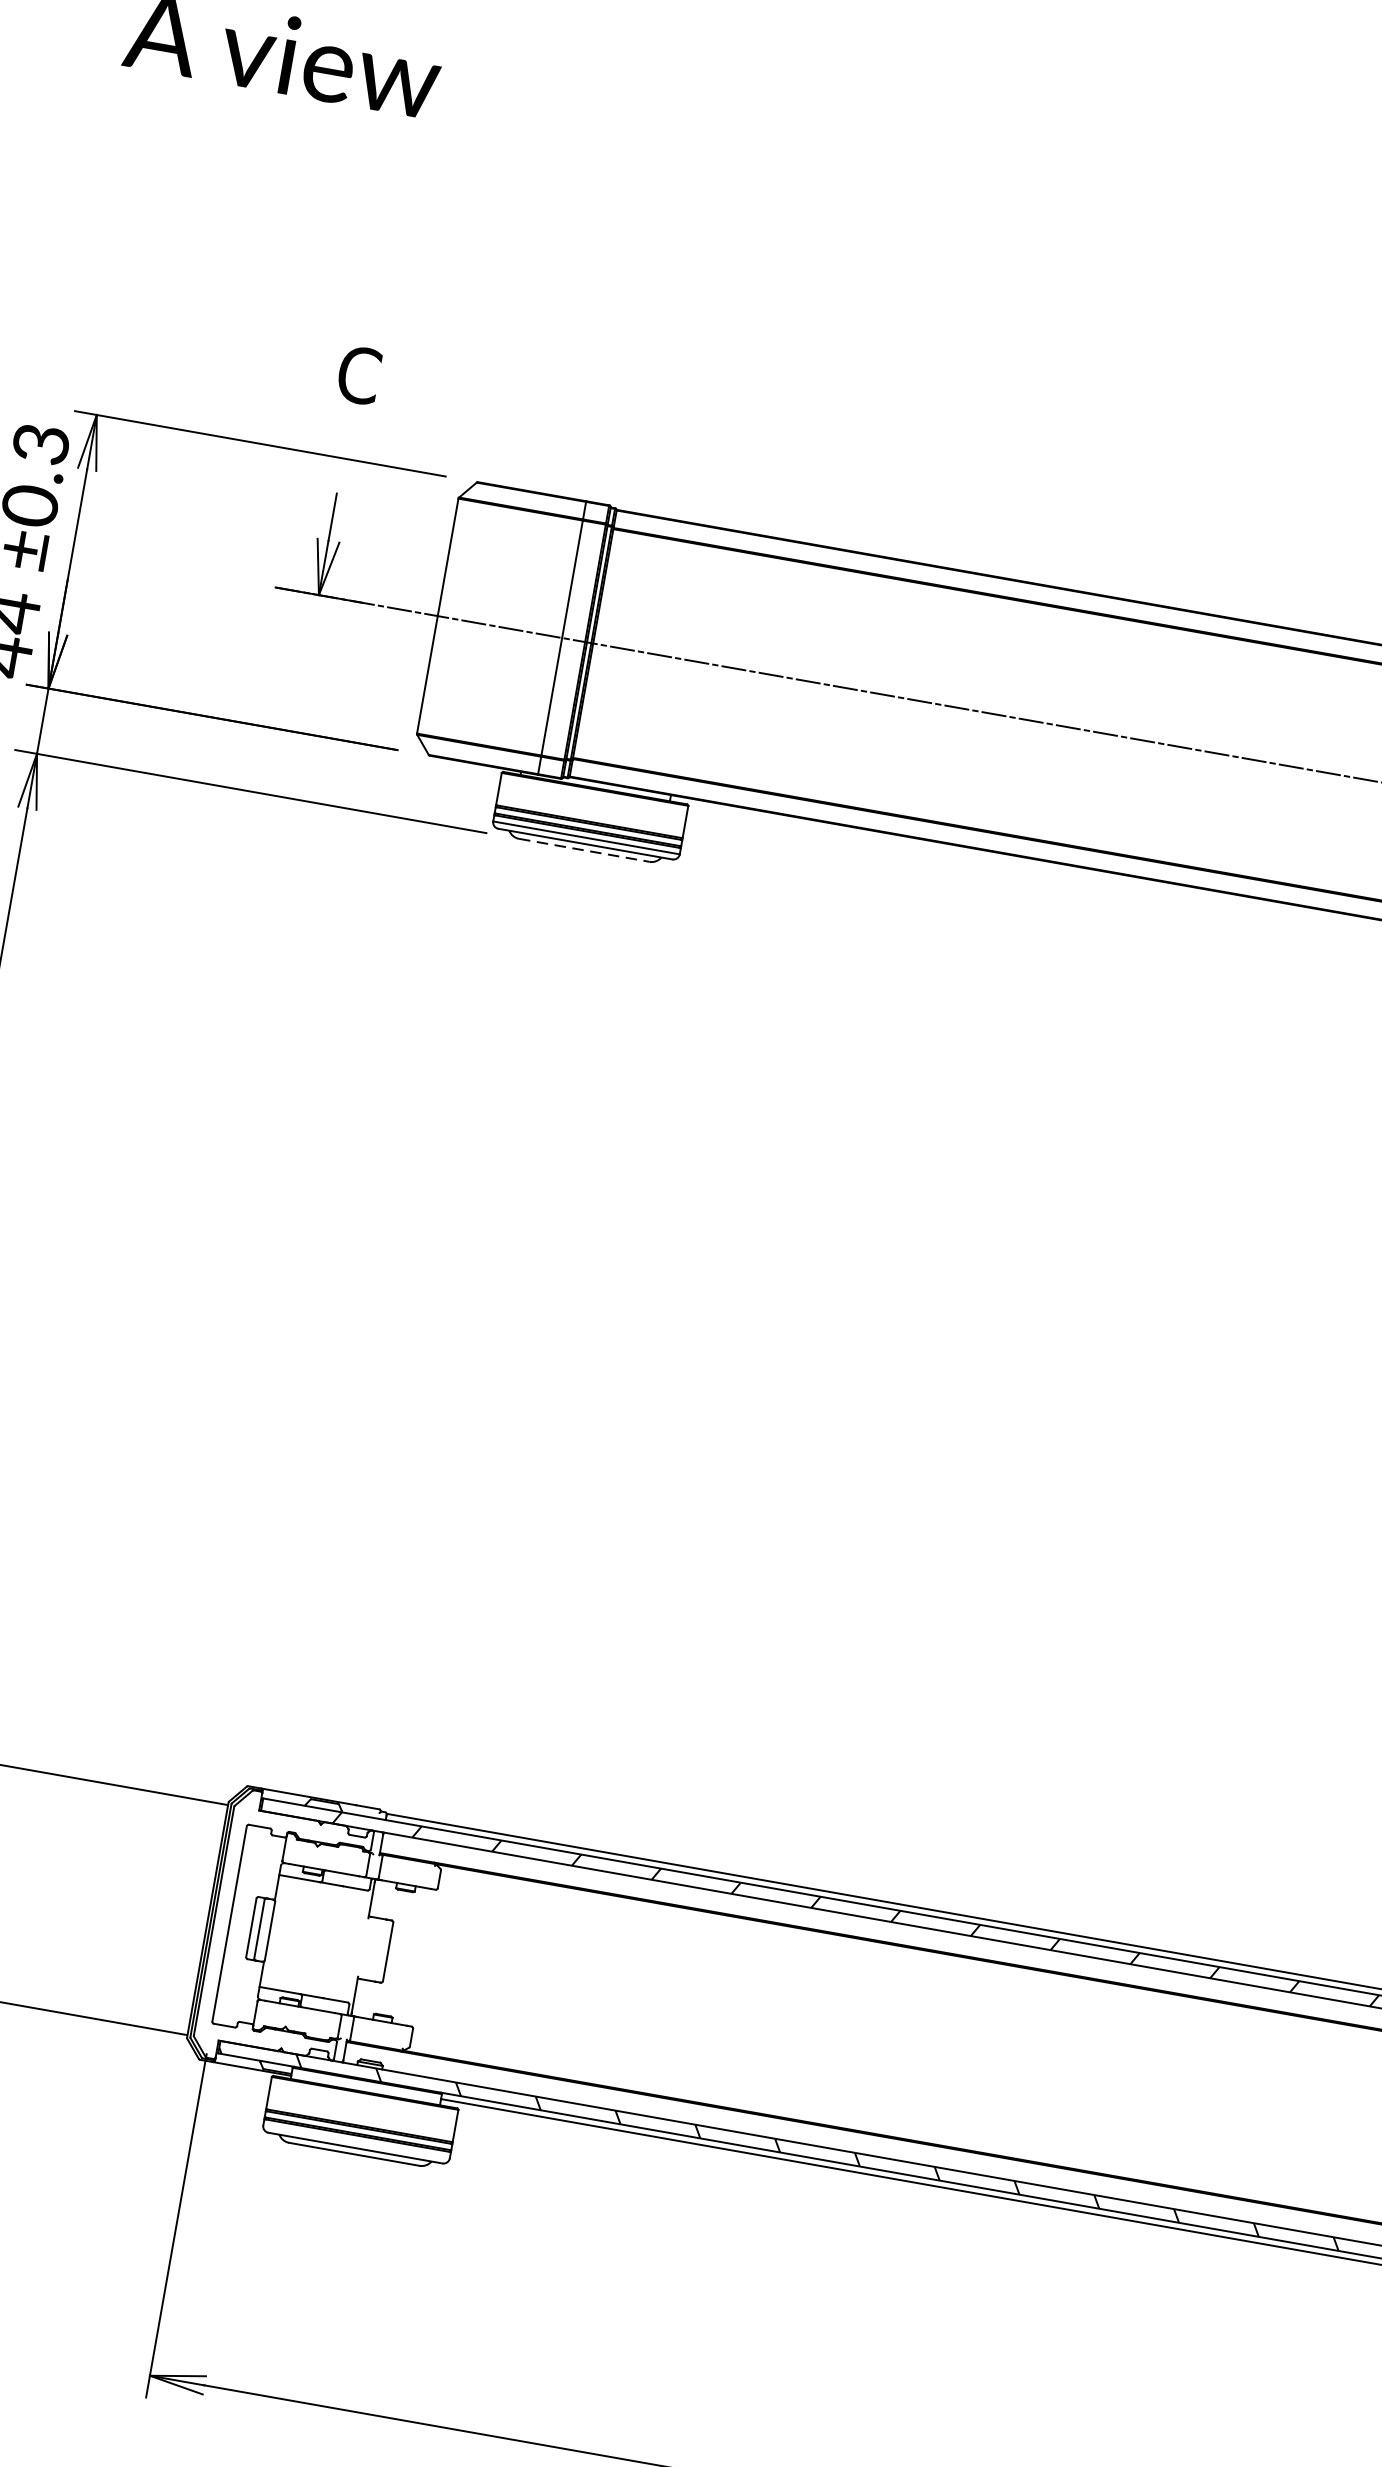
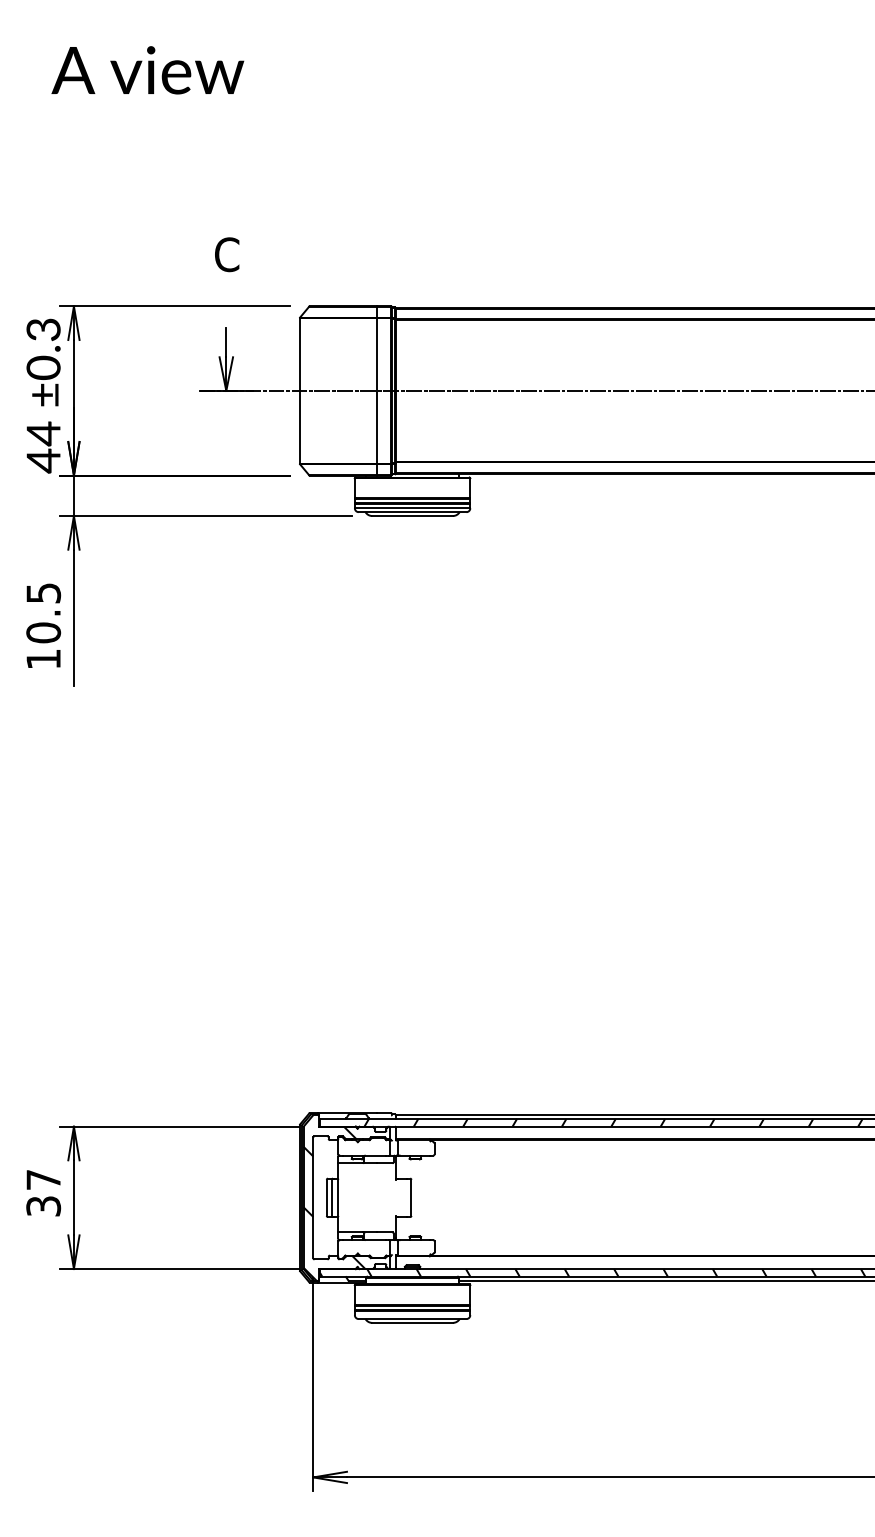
line: (585, 851) -> (413, 516), dashed -> solid
hatch: (262, 1939) -> (334, 1203), added

